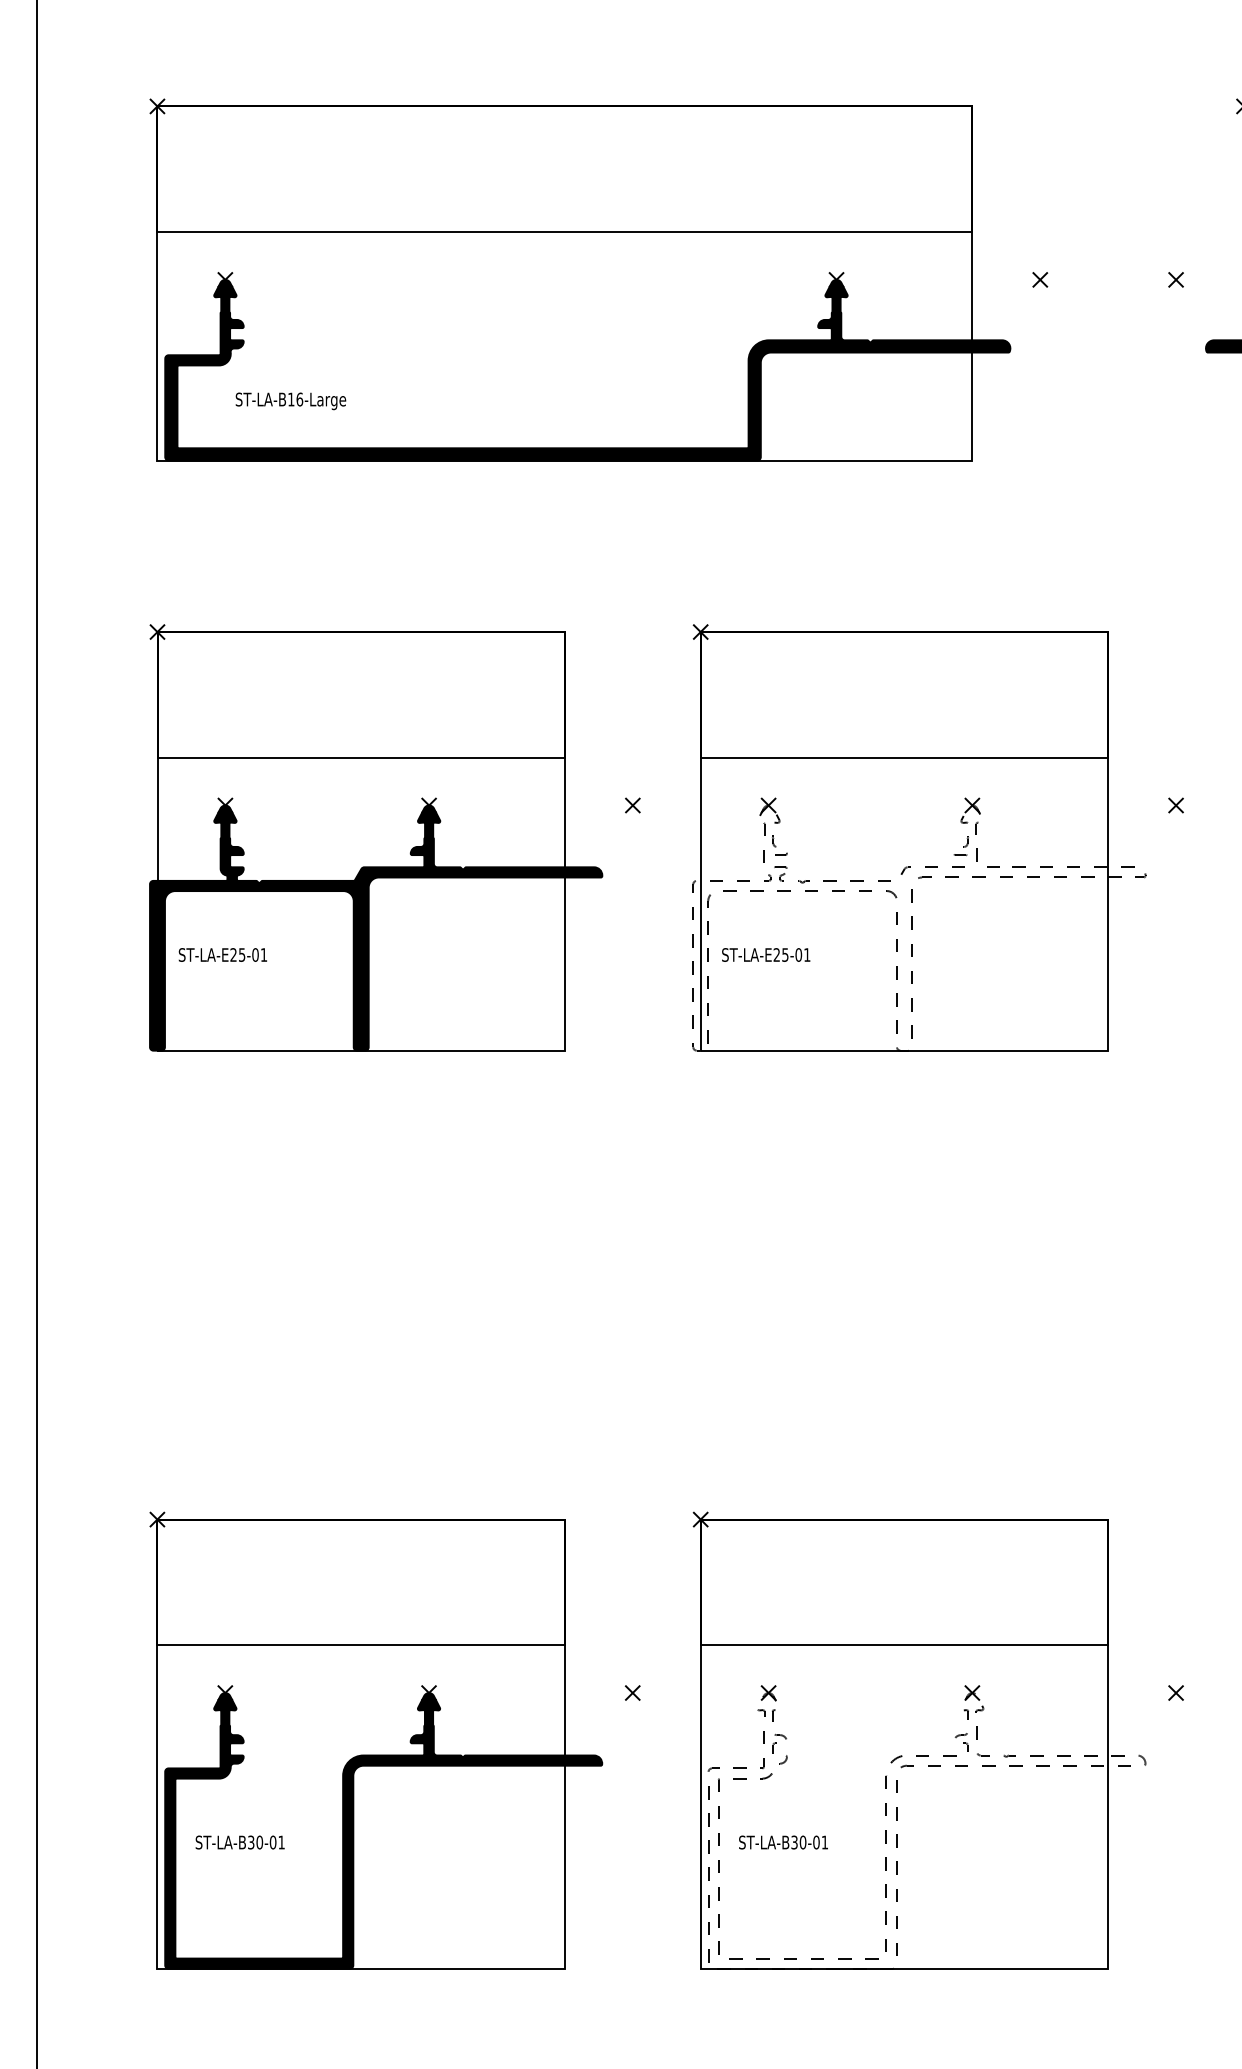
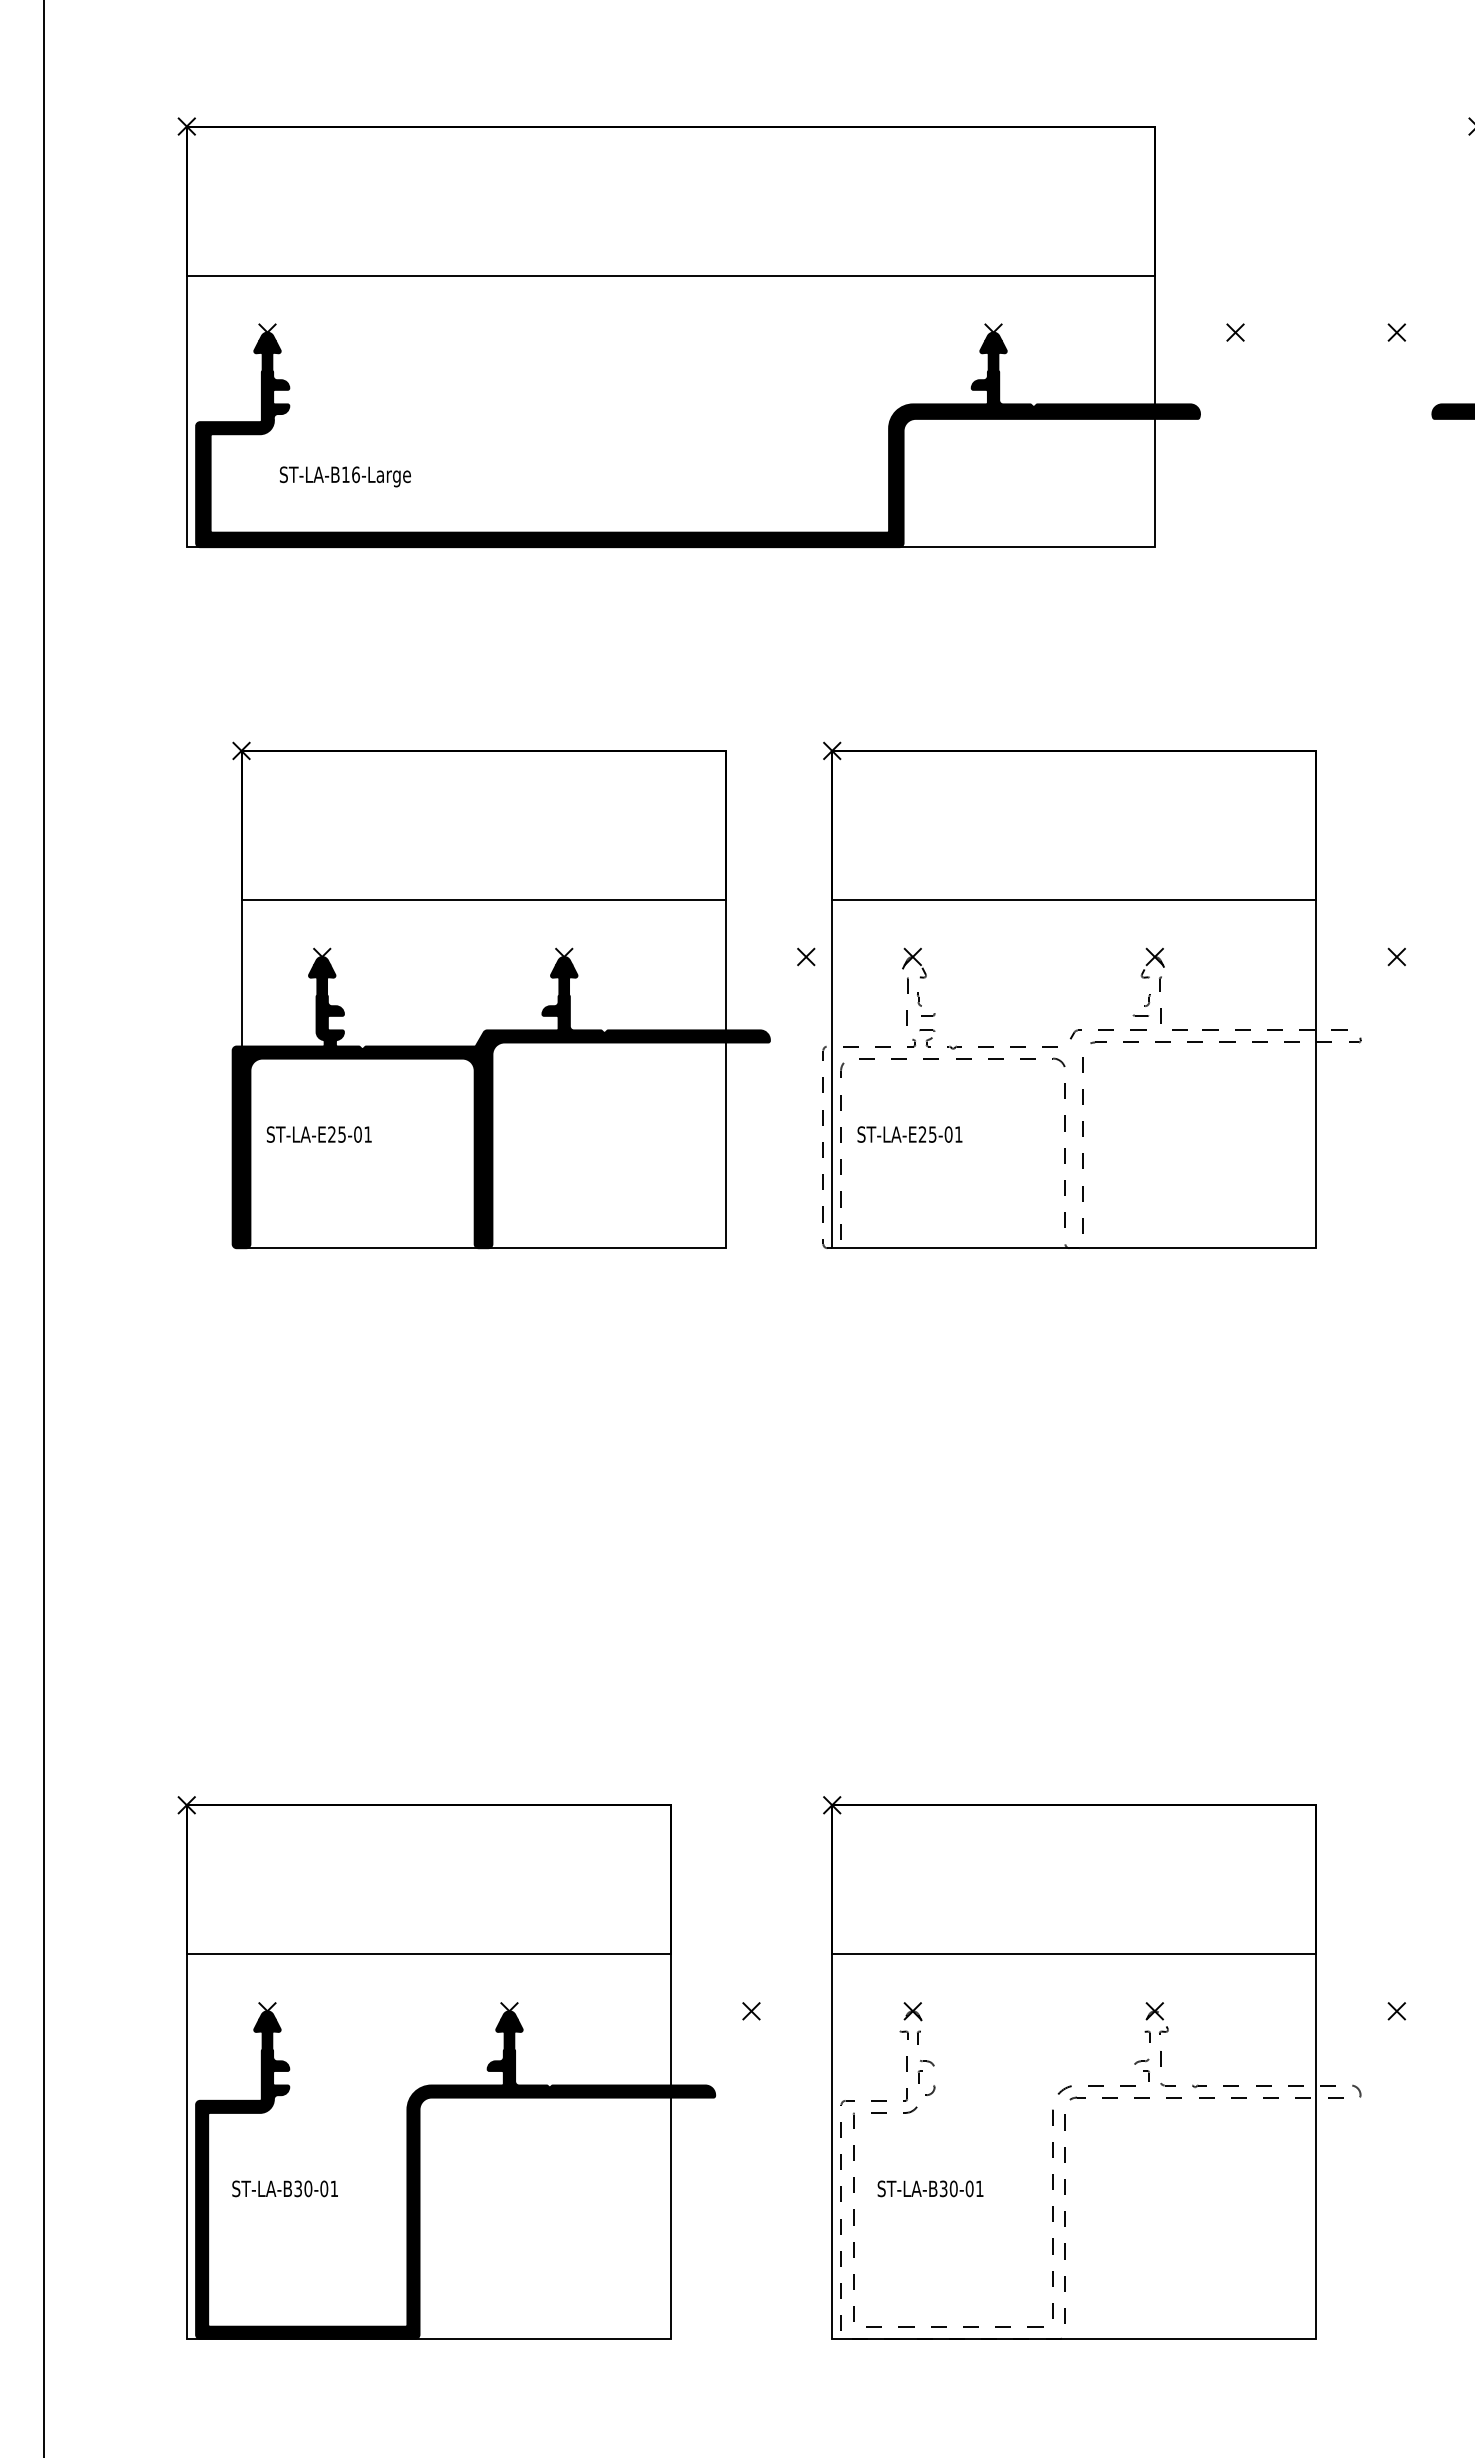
part: (394, 837) -> (523, 994), moved

